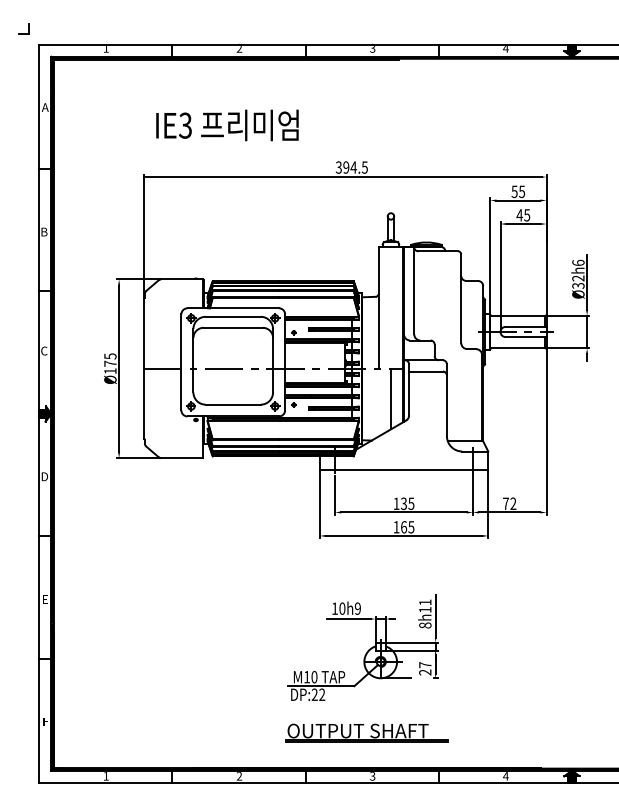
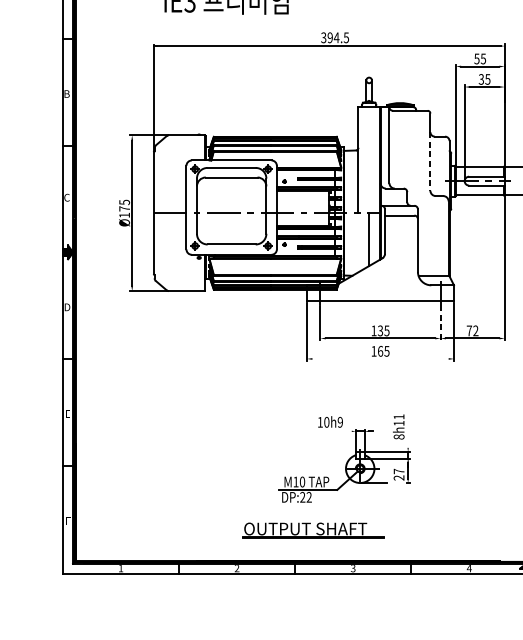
text: (519, 215) -> (481, 79), 45 -> 35
line: (461, 309) -> (430, 161), solid -> dashed
line: (472, 494) -> (440, 322), solid -> dashed
line: (403, 535) -> (380, 358), removed
line: (435, 615) -> (407, 428), removed
line: (348, 619) -> (332, 431), removed
part: (366, 732) -> (312, 530), moved

